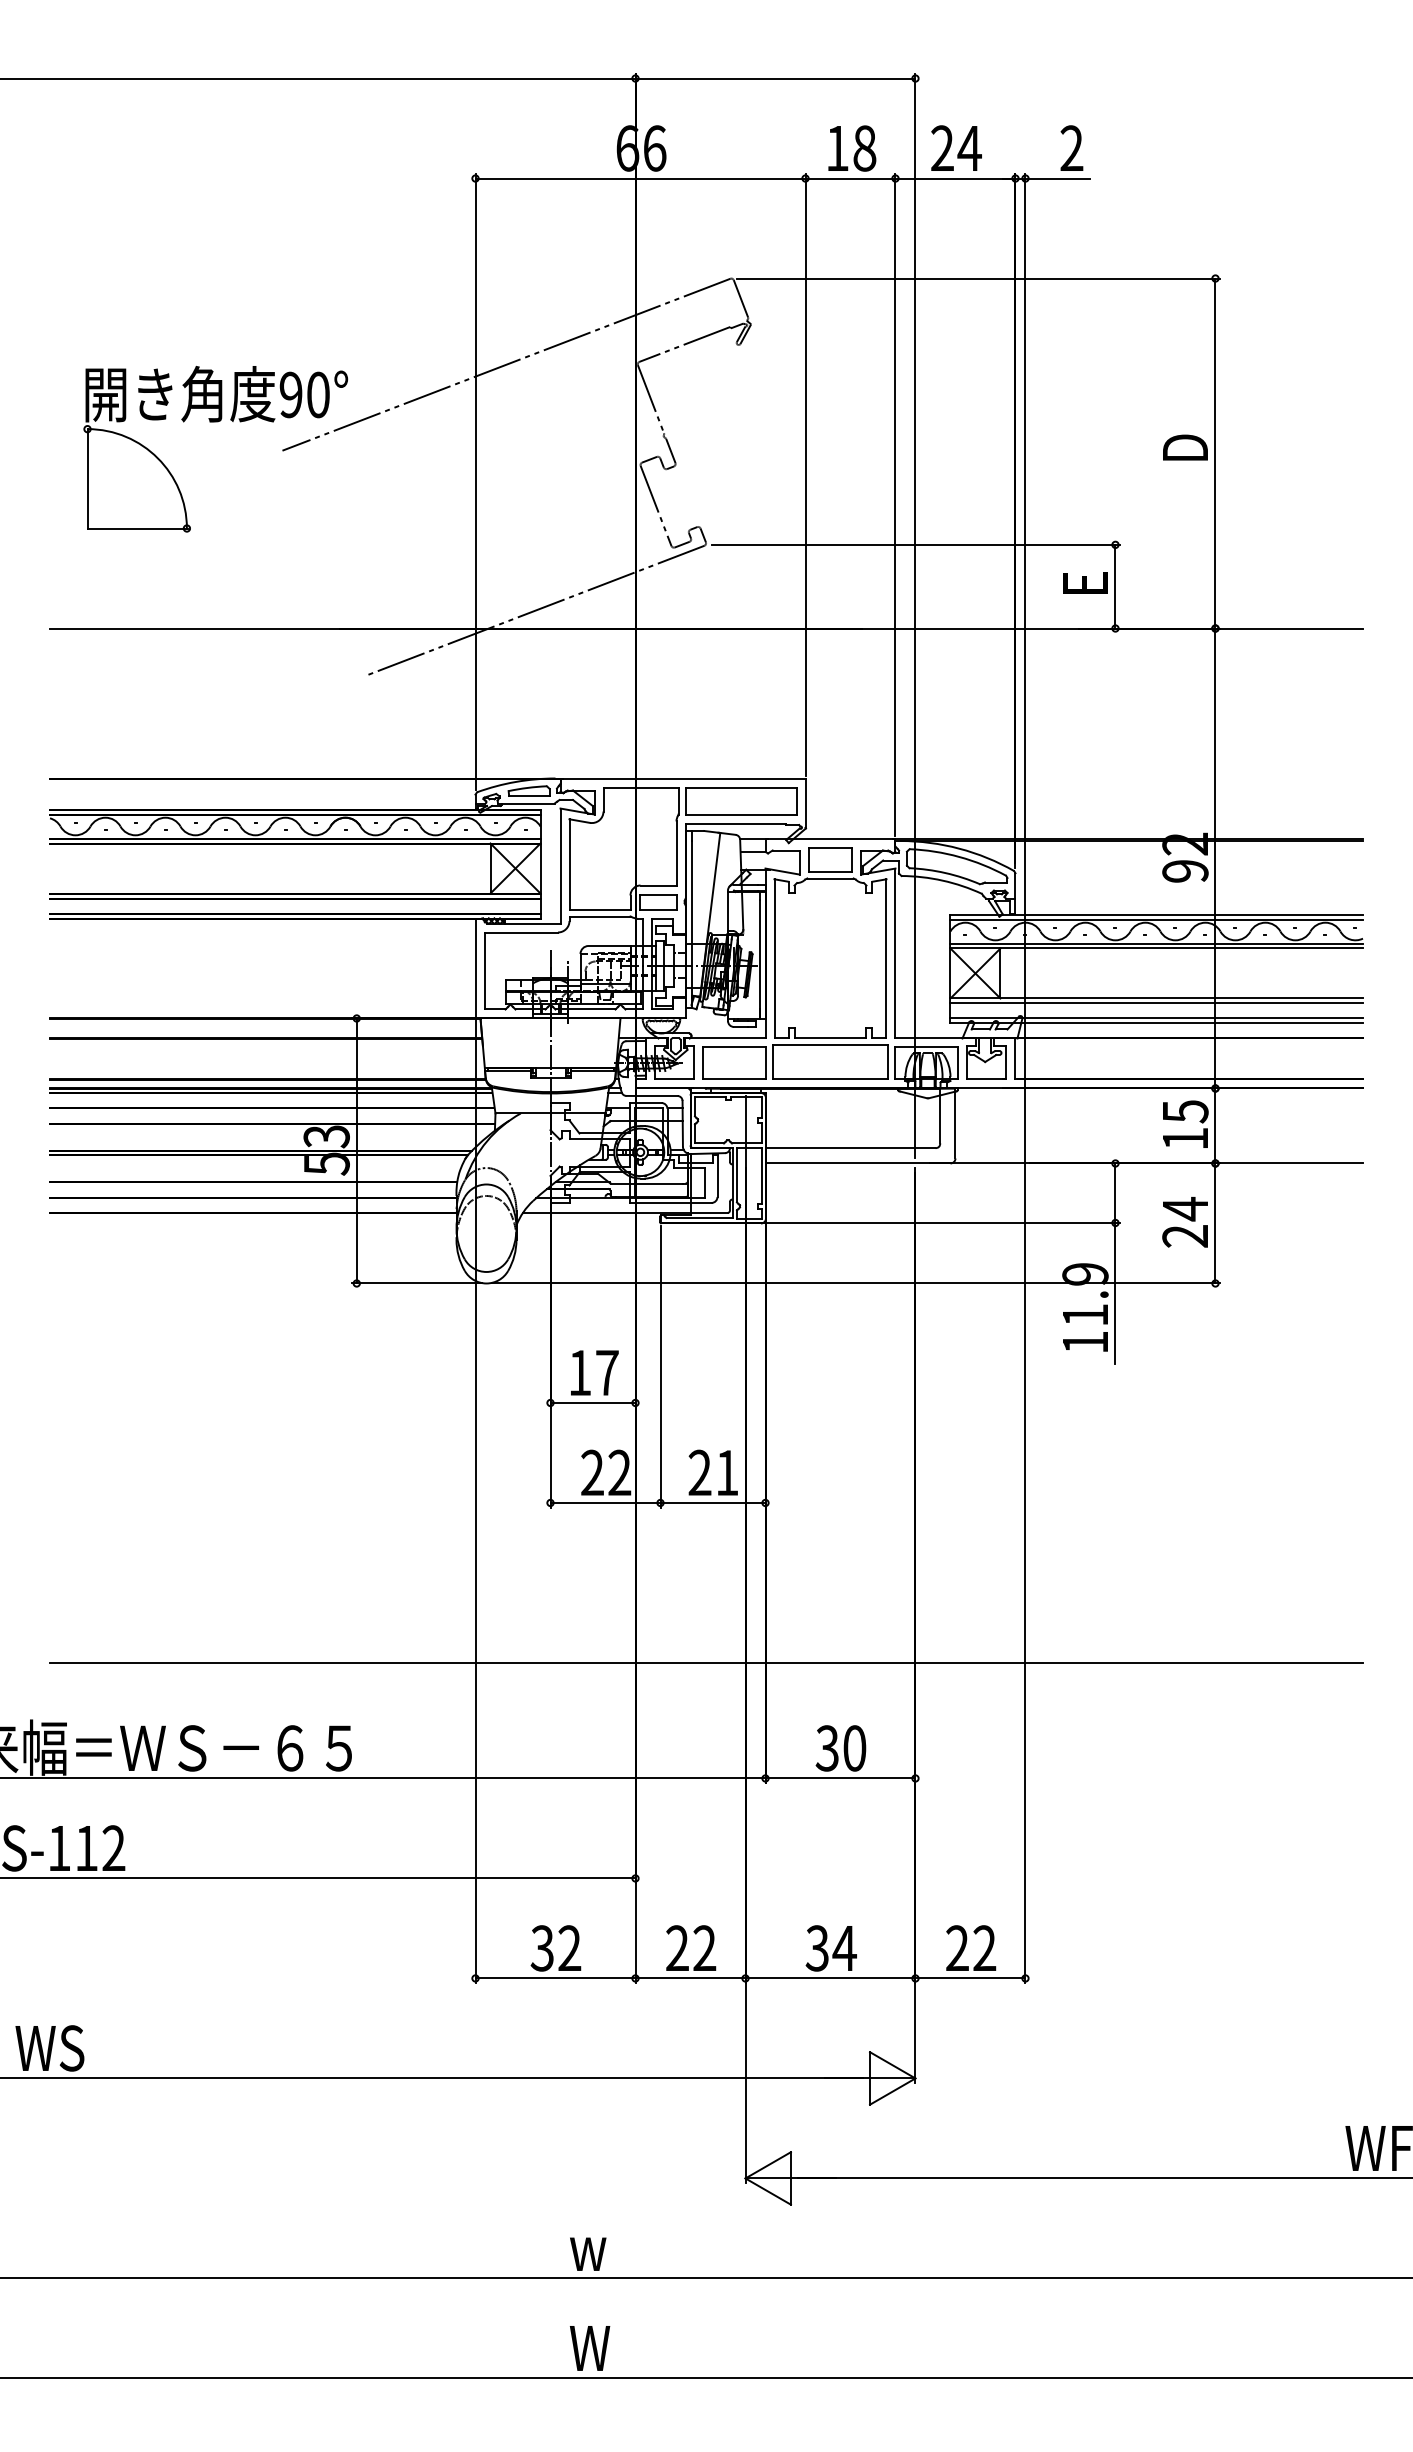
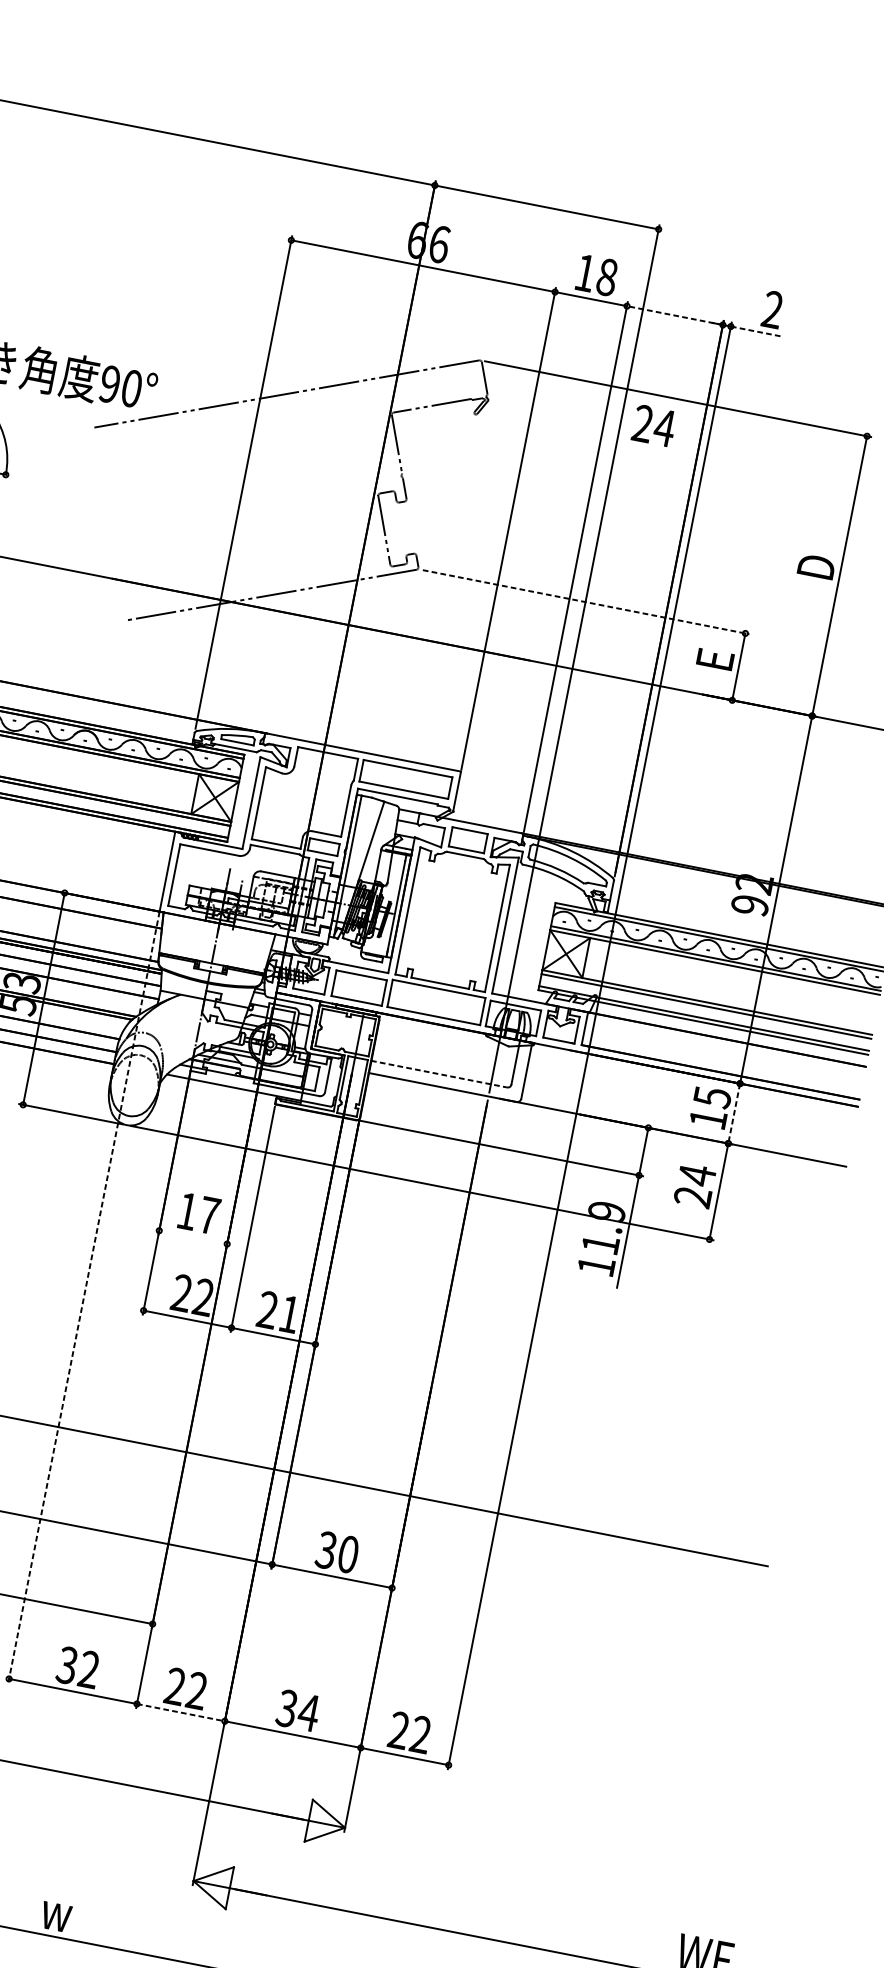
text: (956, 147) -> (654, 425), moved
line: (955, 178) -> (674, 315), solid -> dashed
line: (1058, 178) -> (757, 331), solid -> dashed
line: (916, 544) -> (586, 601), solid -> dashed
line: (1215, 1126) -> (734, 1114), solid -> dashed
line: (850, 1148) -> (438, 1074), solid -> dashed
line: (592, 1402) -> (192, 1236), removed
line: (475, 1501) -> (83, 1297), solid -> dashed
line: (690, 1978) -> (180, 1712), solid -> dashed

